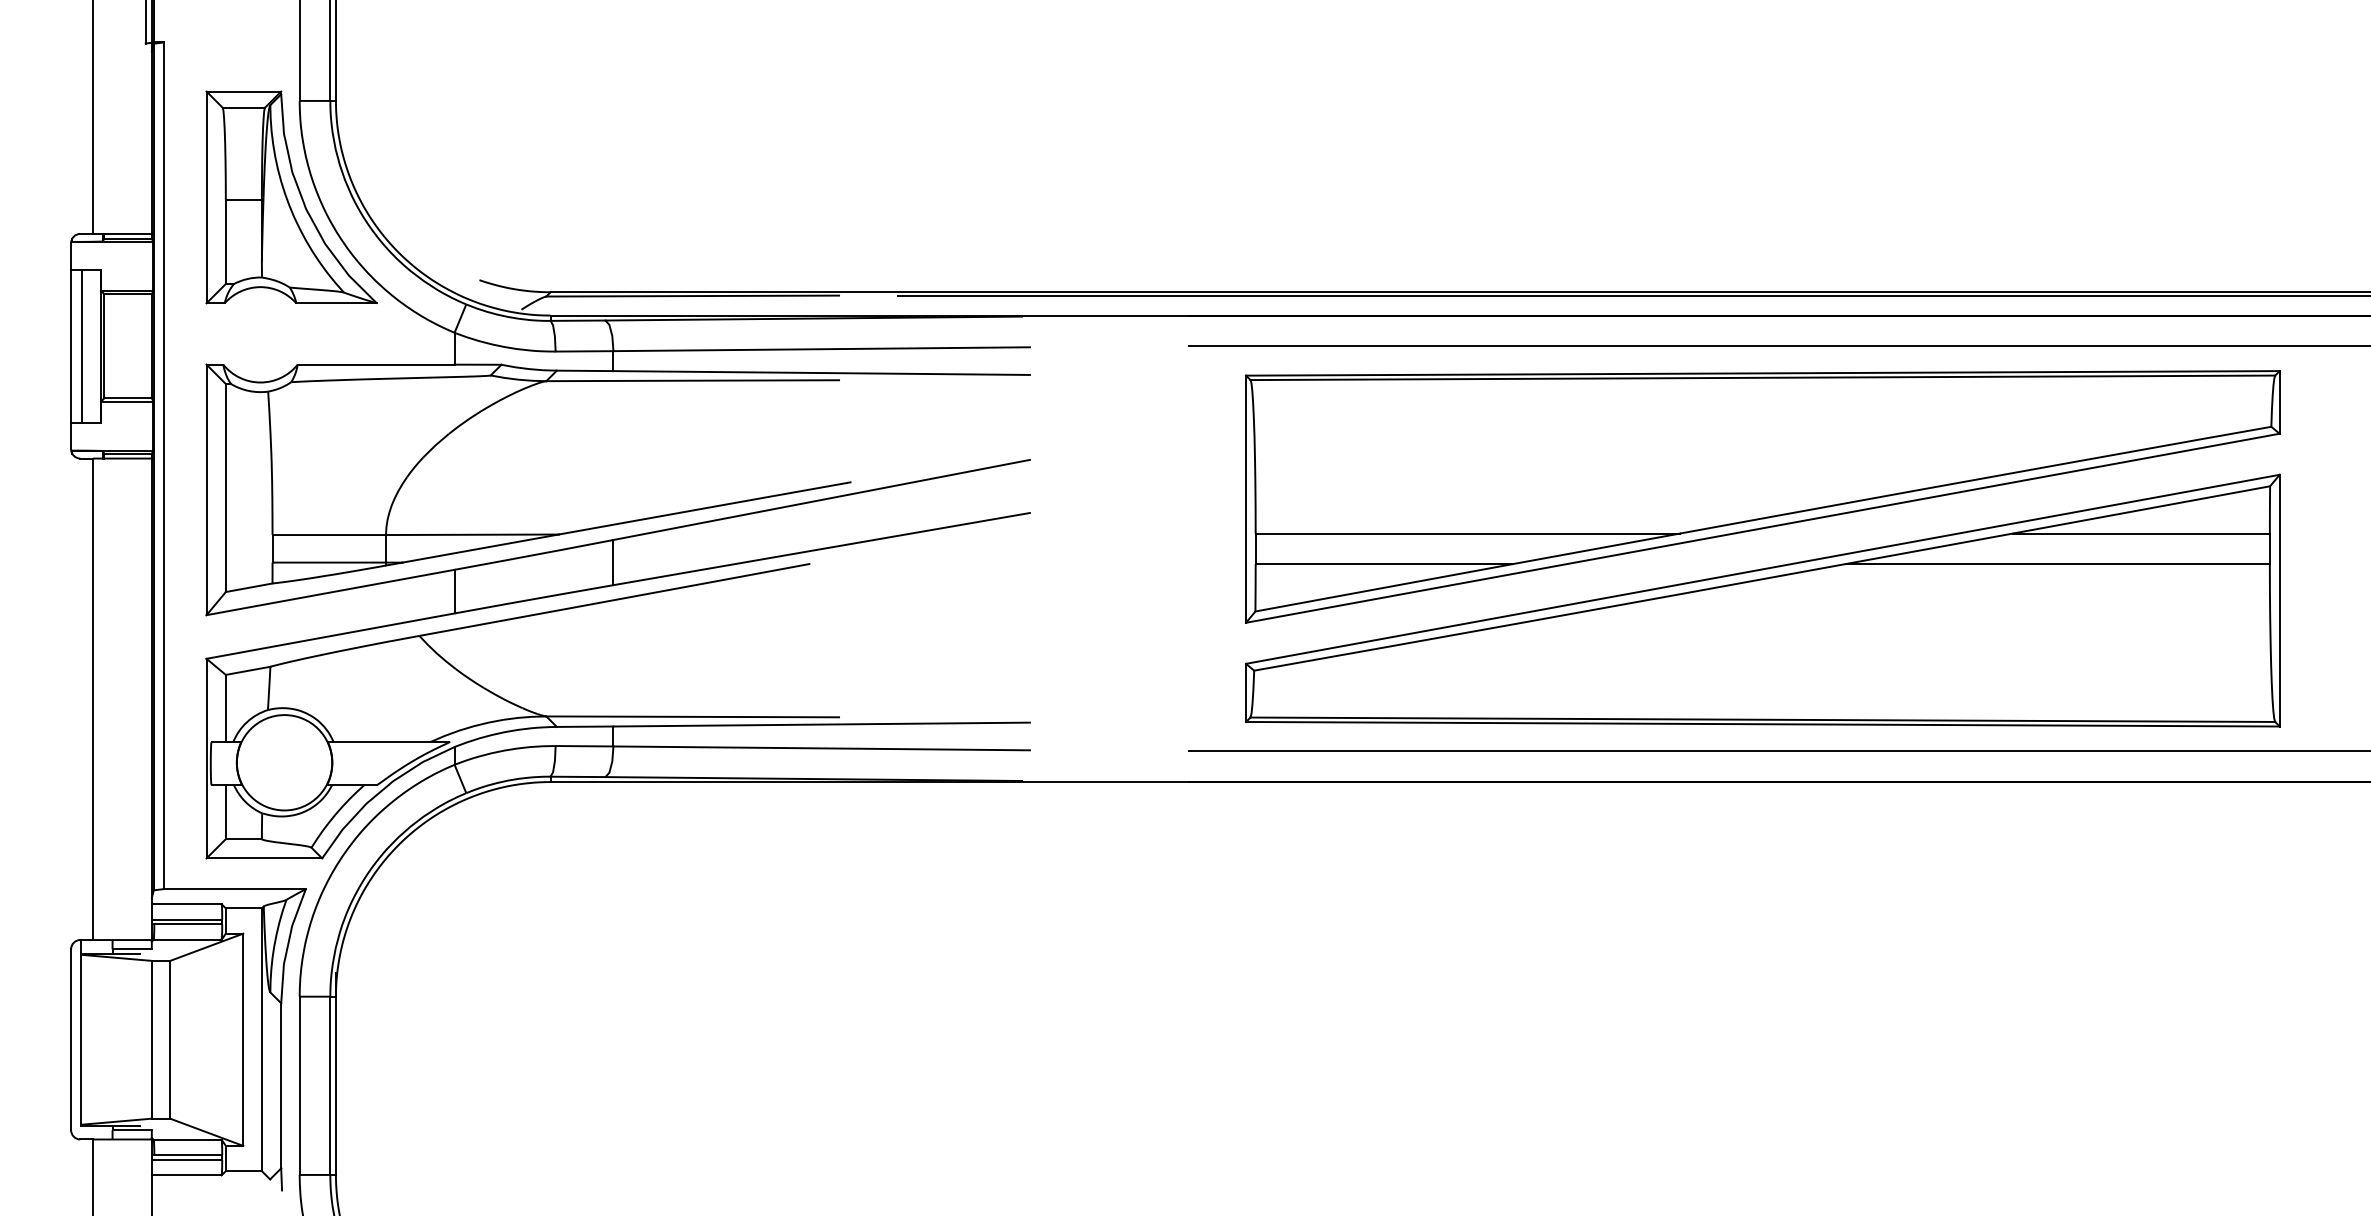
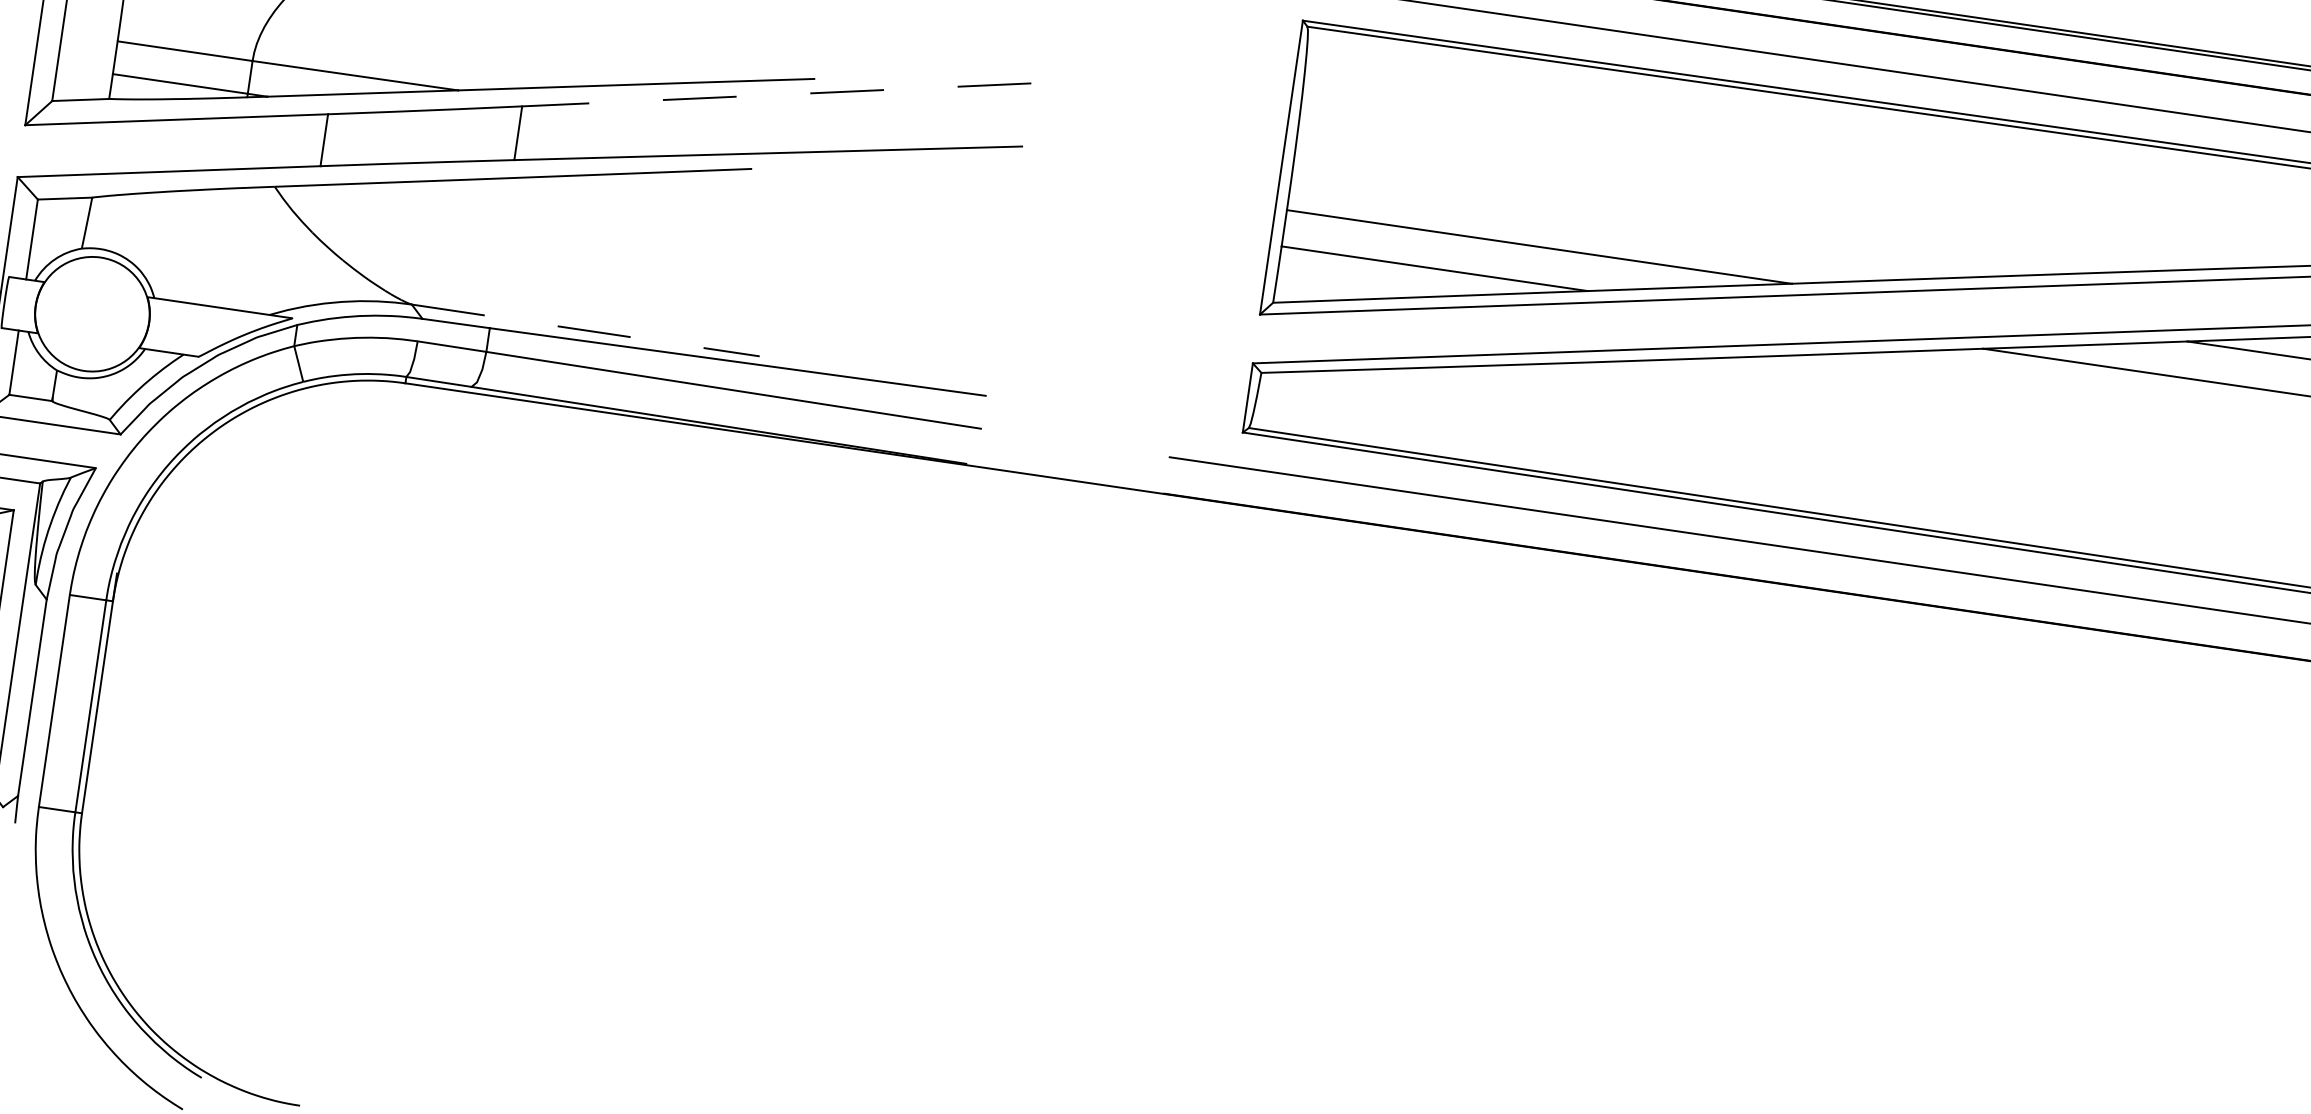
line: (821, 500) -> (776, 95), solid -> dashed
line: (693, 716) -> (586, 330), solid -> dashed

